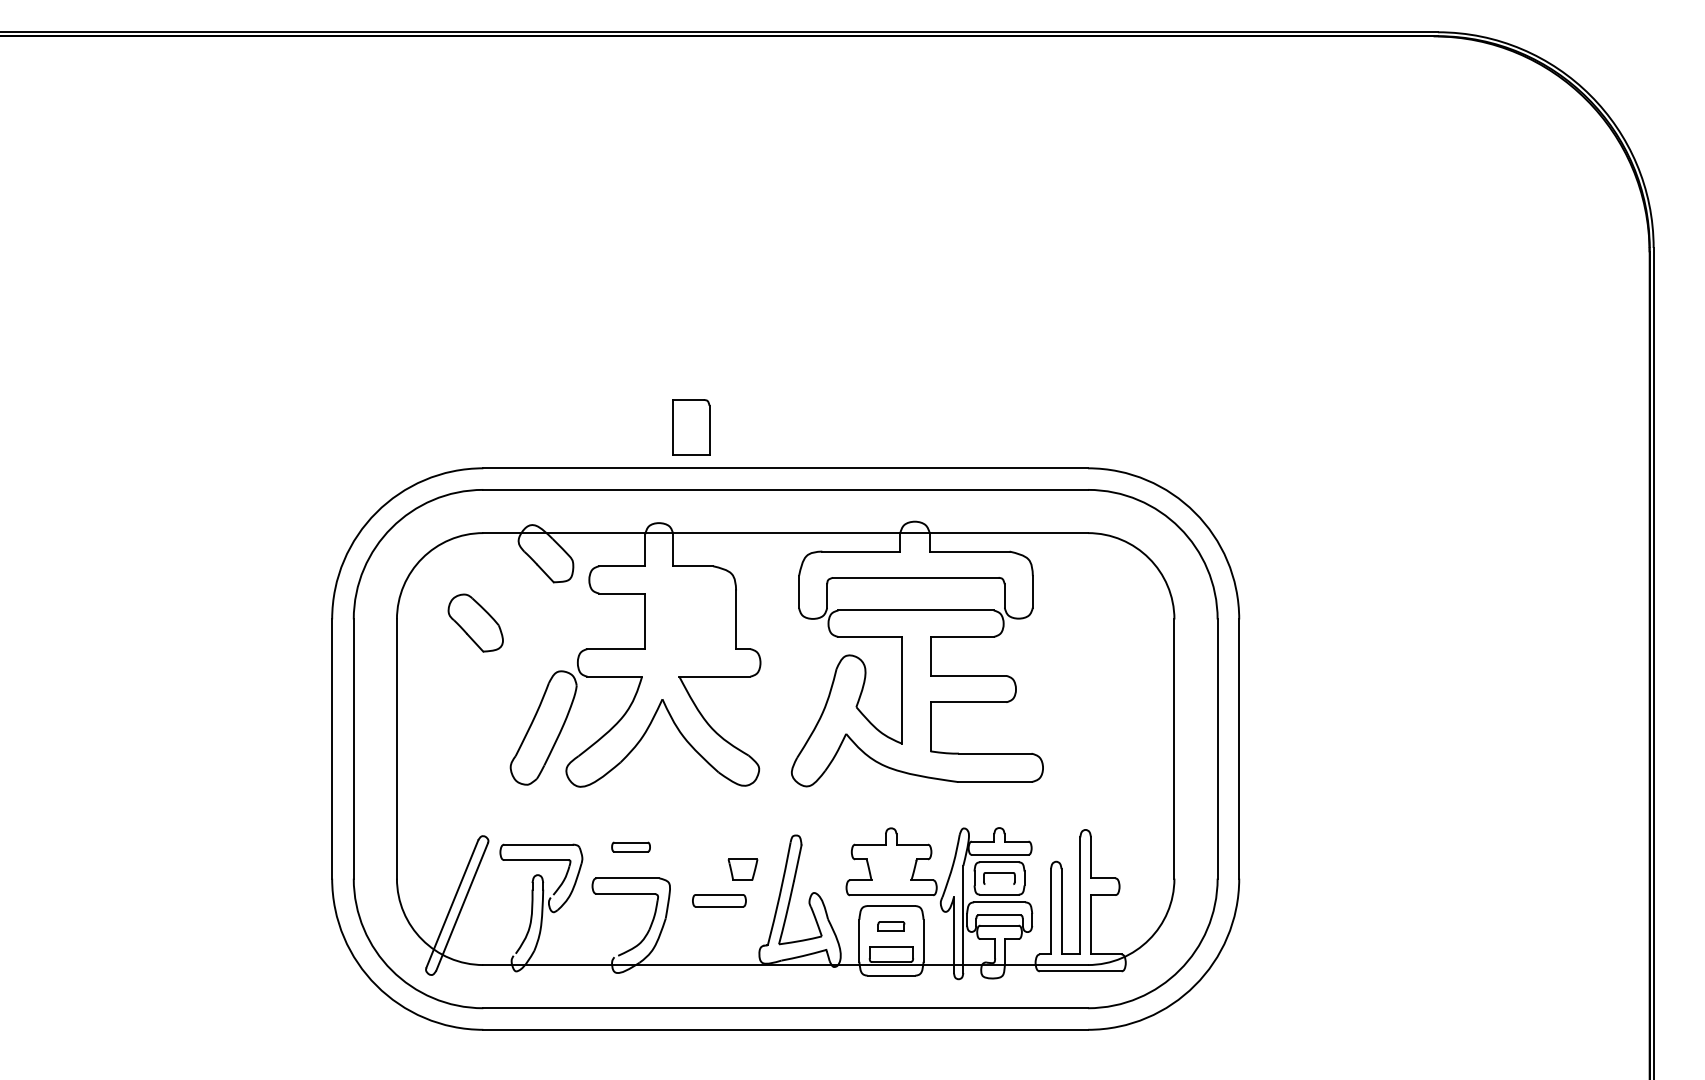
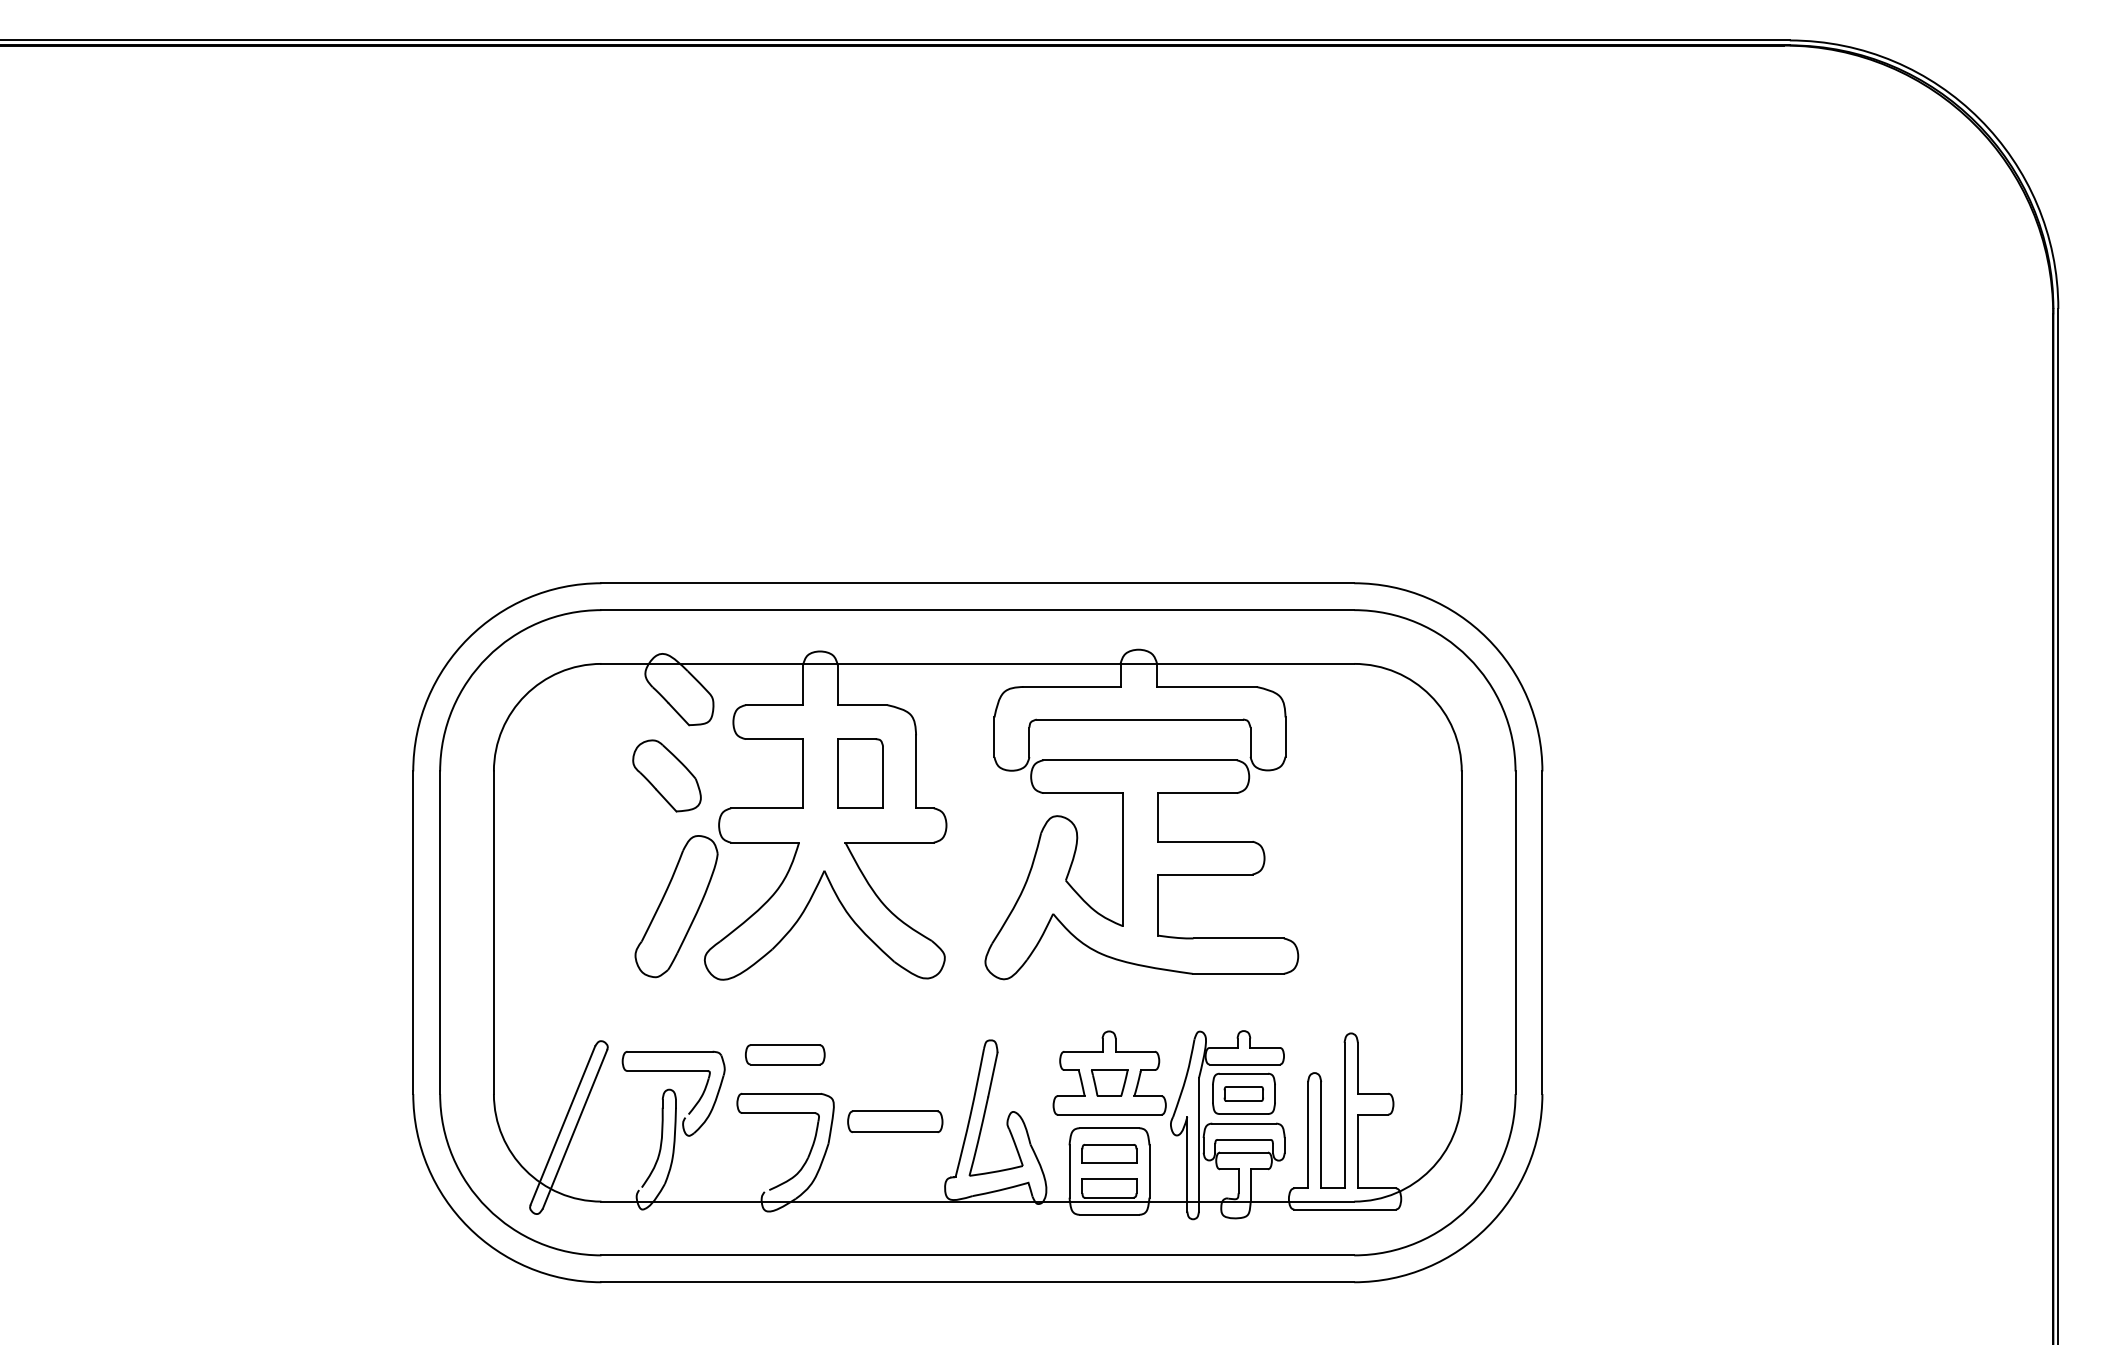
part: (691, 427) -> (860, 773), moved
part: (475, 622) -> (666, 775), moved
part: (631, 846) -> (785, 1054), size x1.67
part: (742, 869) -> (1109, 1082), moved
line: (999, 884) -> (1243, 1101), added
part: (719, 900) -> (895, 1121), size x1.43
part: (891, 926) -> (1109, 1153), size x1.67

